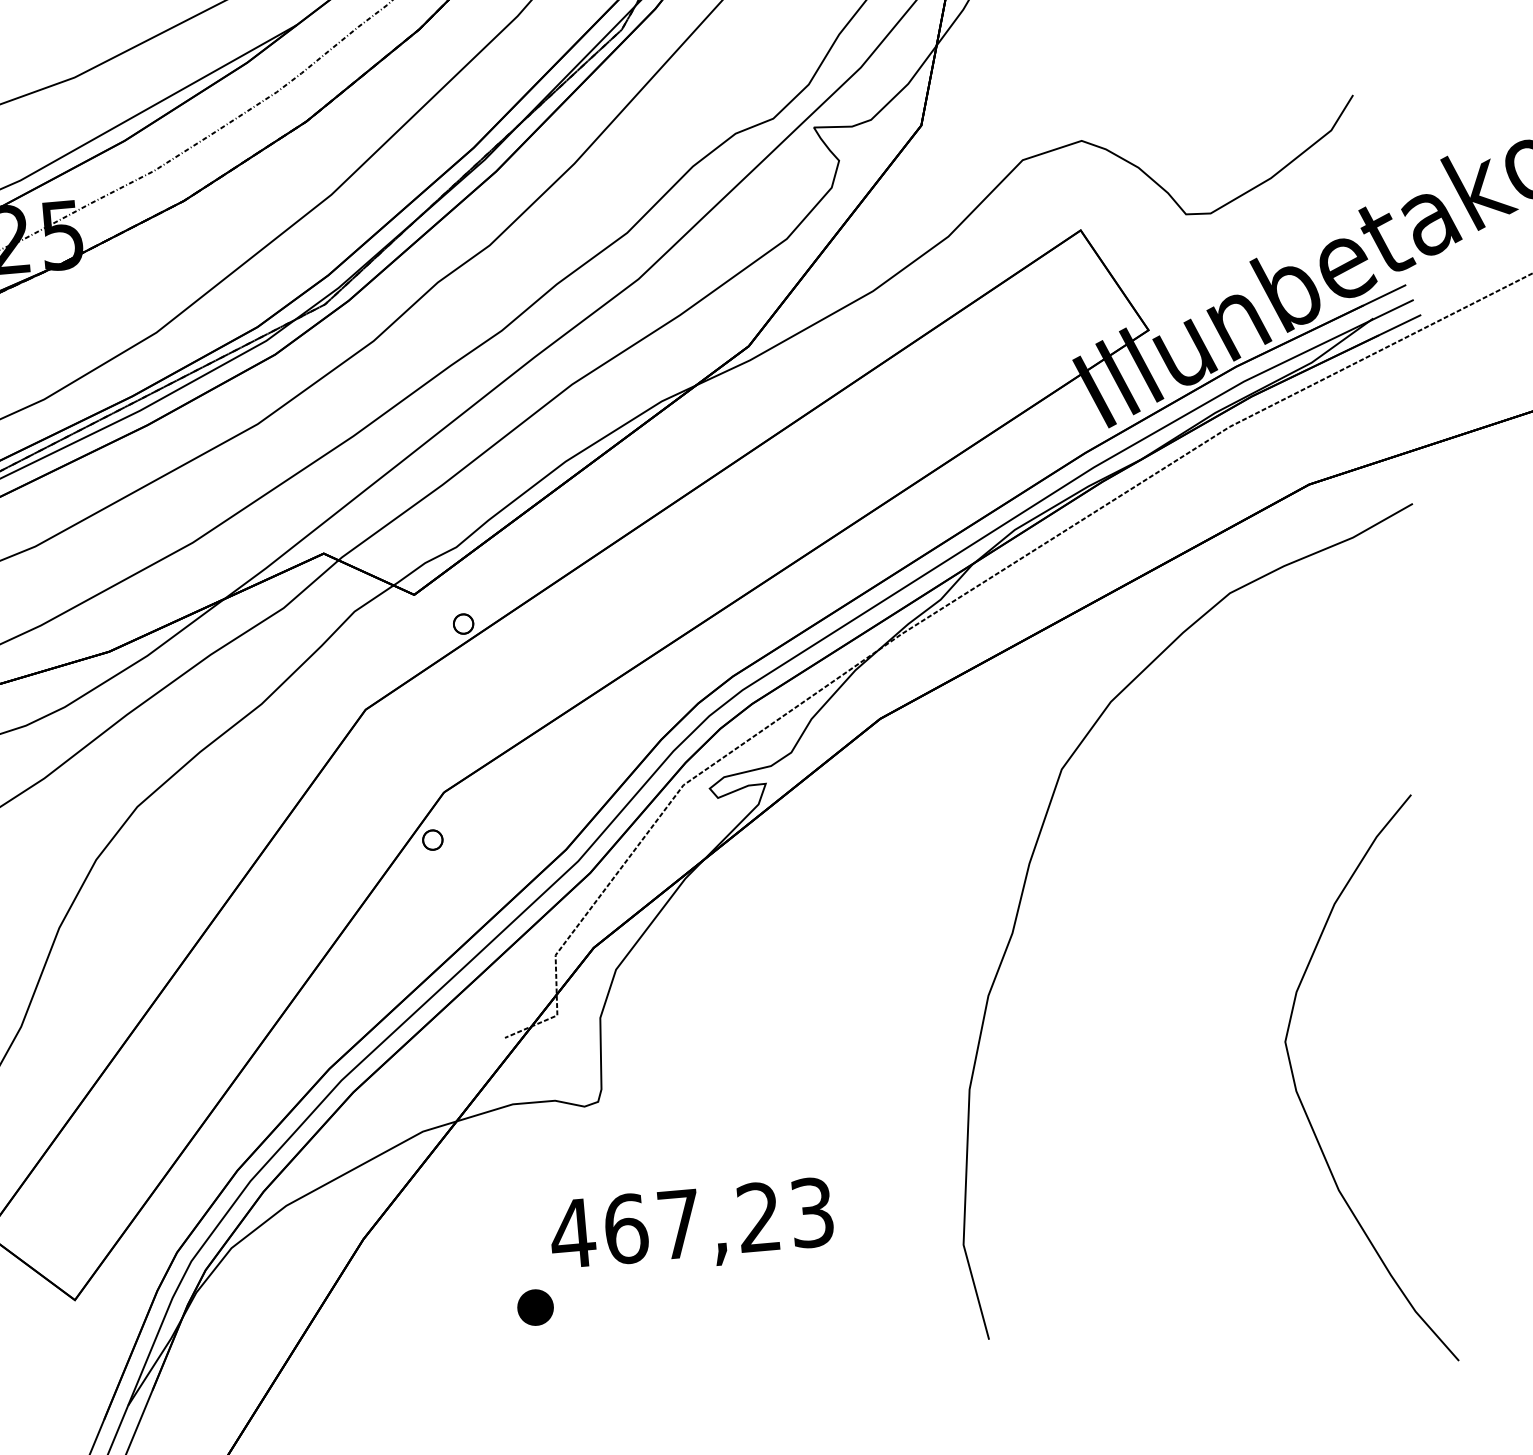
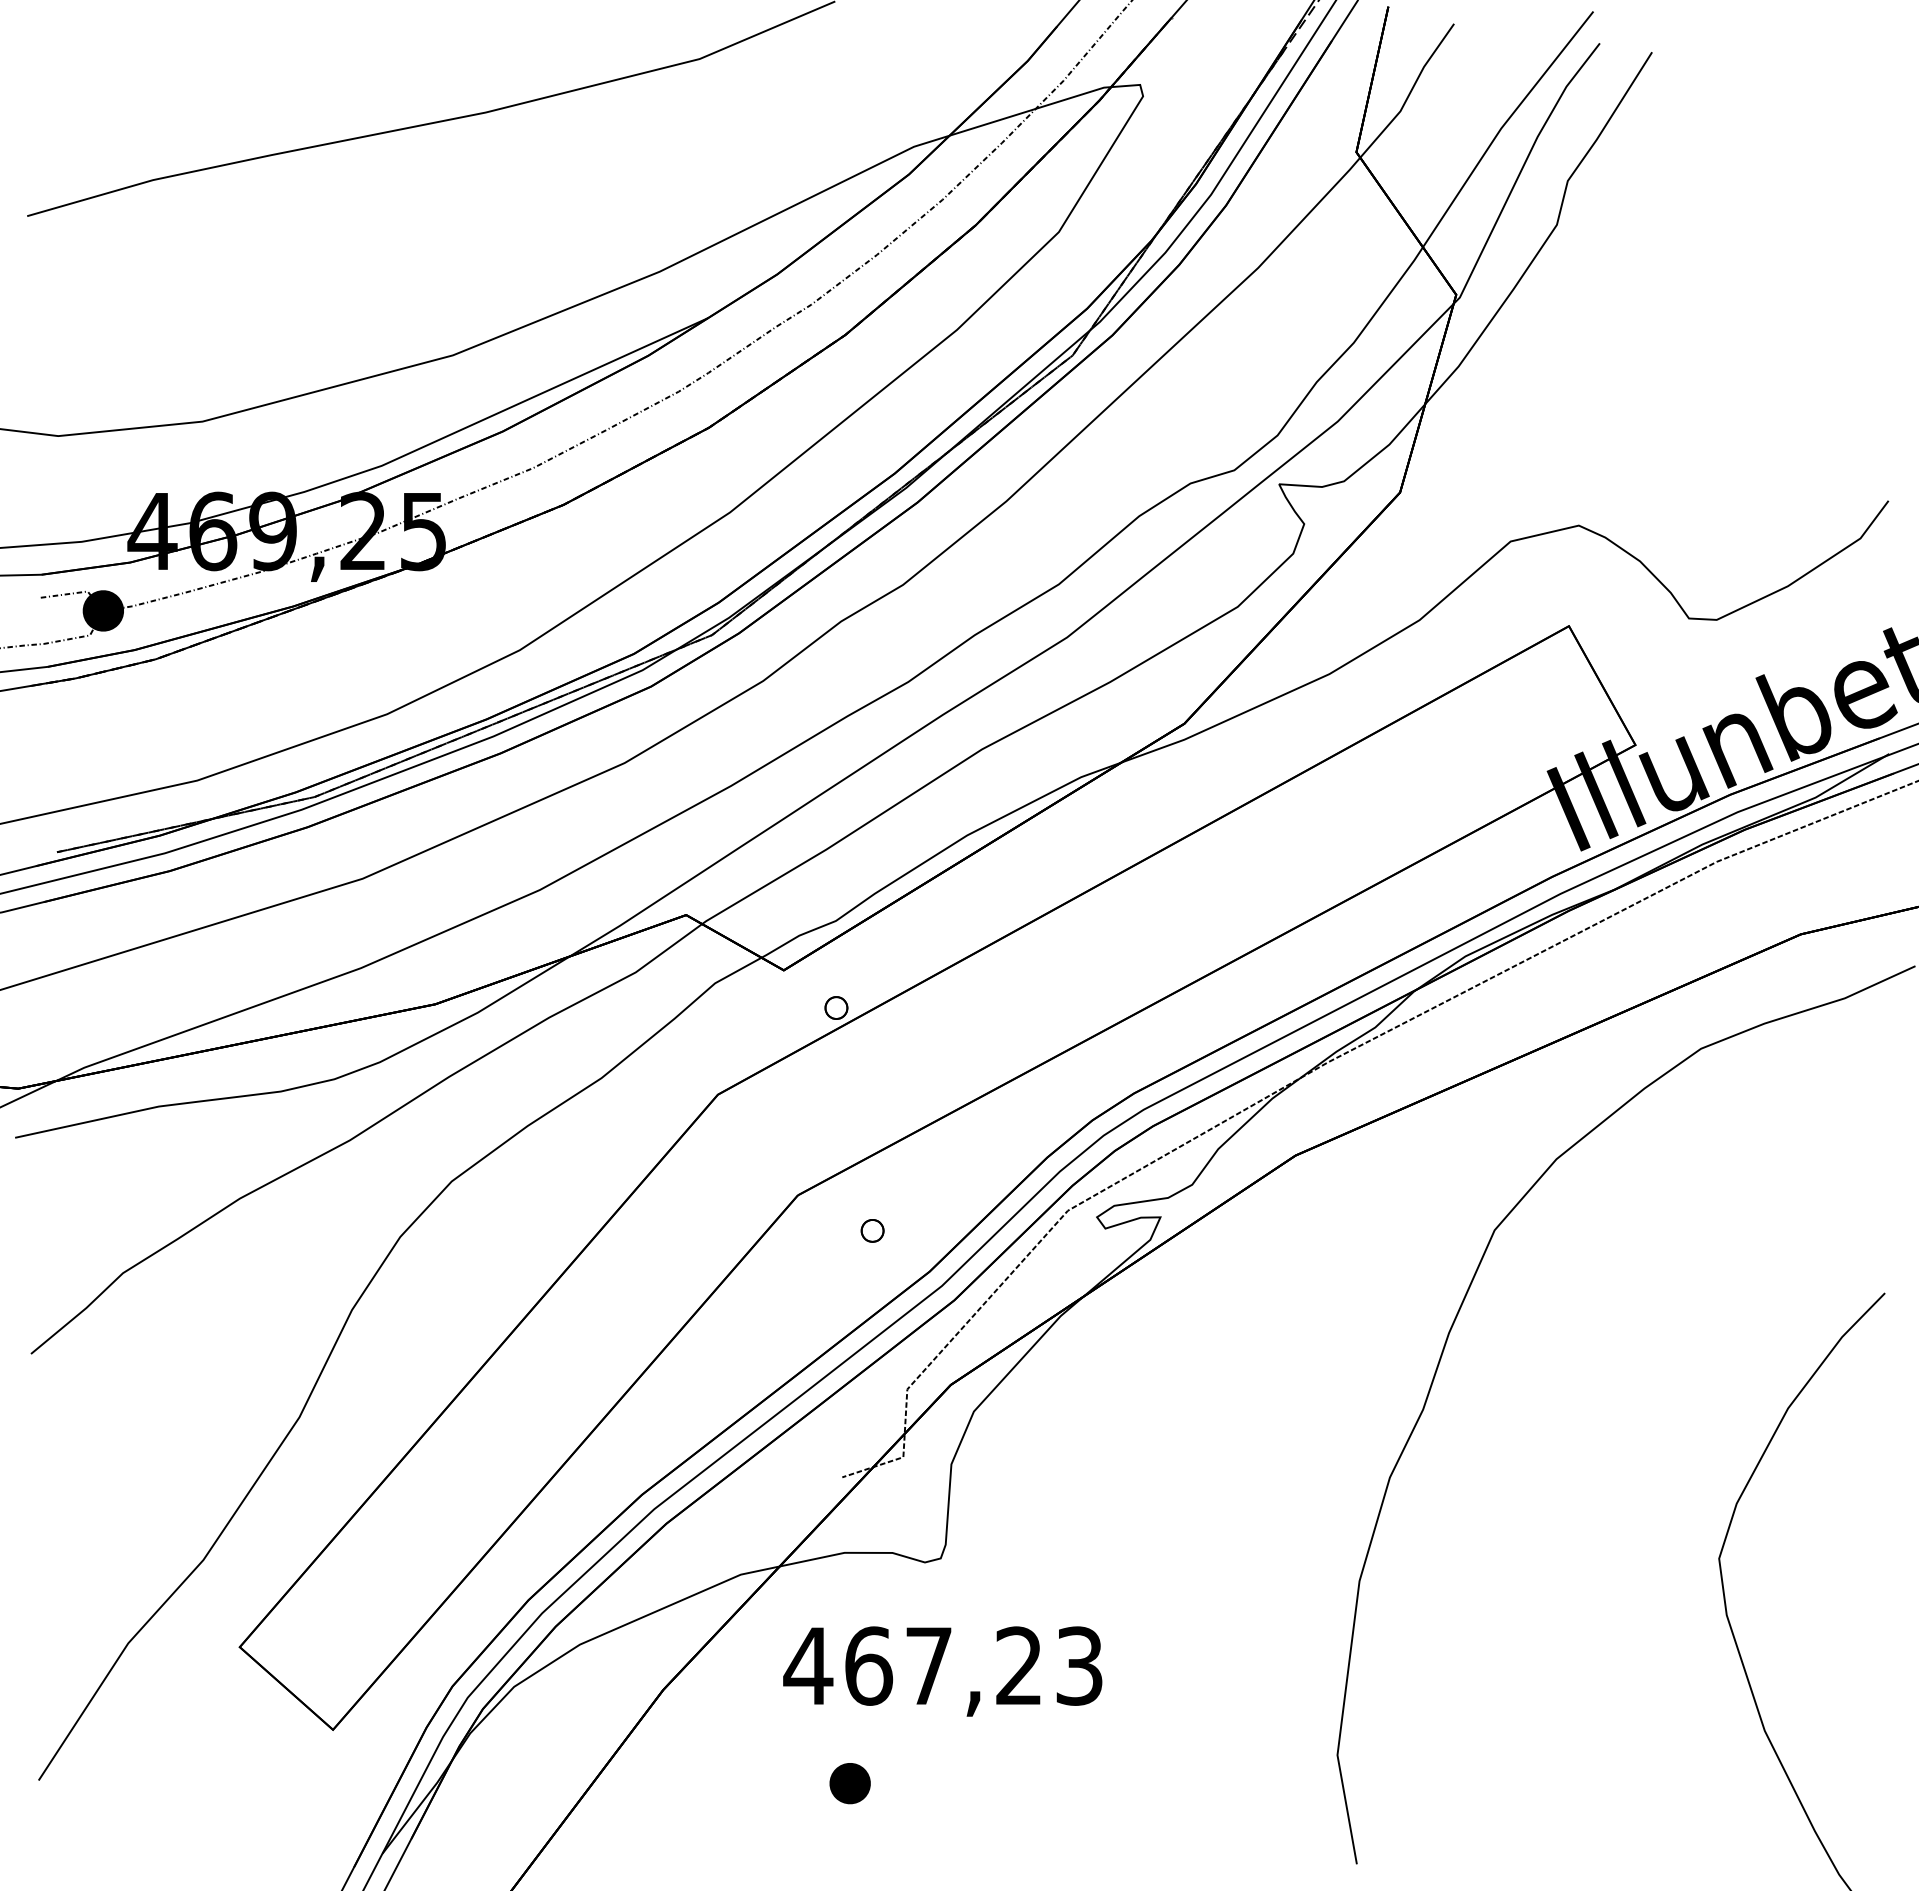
part: (432, 839) -> (872, 1230), moved
text: (691, 1228) -> (942, 1671), moved

